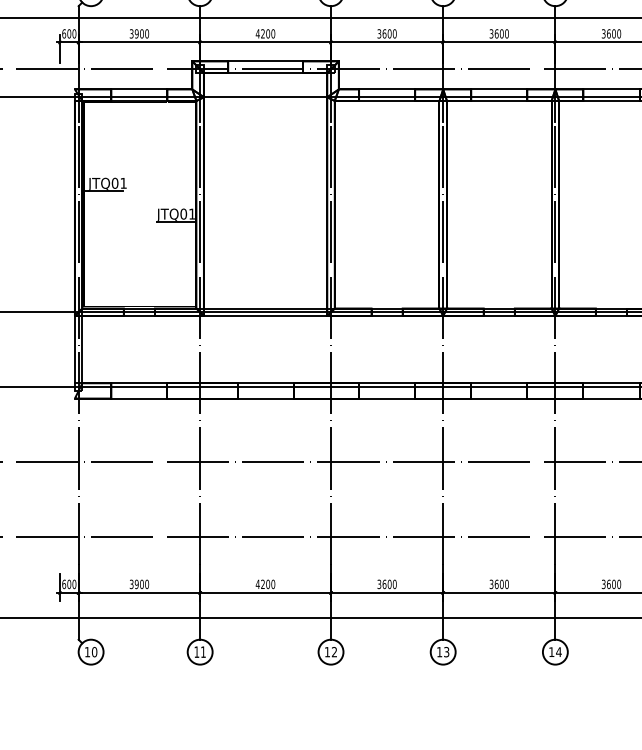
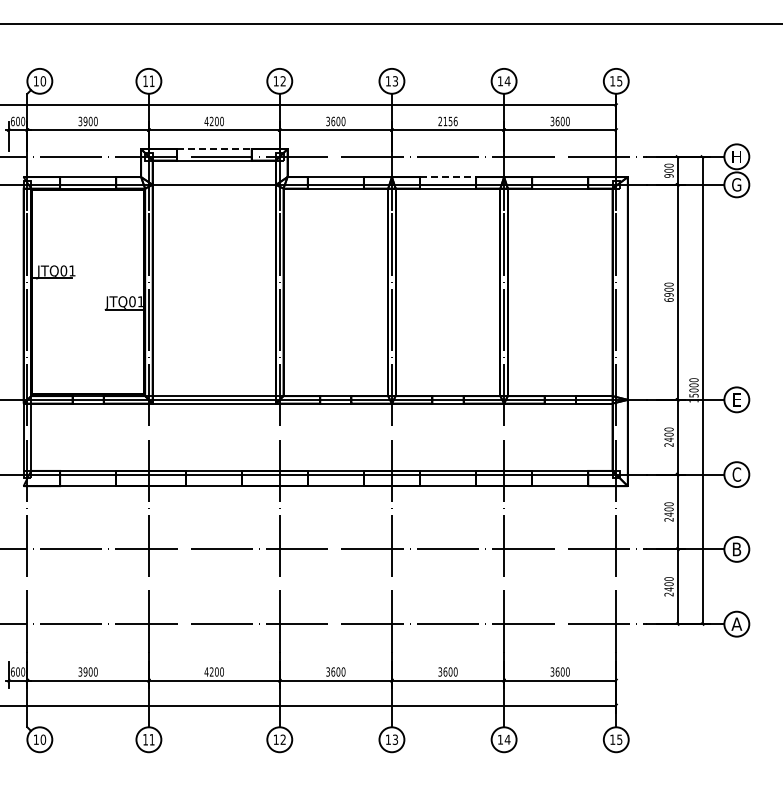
text: (498, 33) -> (447, 121), 3600 -> 2156
line: (265, 61) -> (214, 149), solid -> dashed
line: (499, 89) -> (448, 177), solid -> dashed

